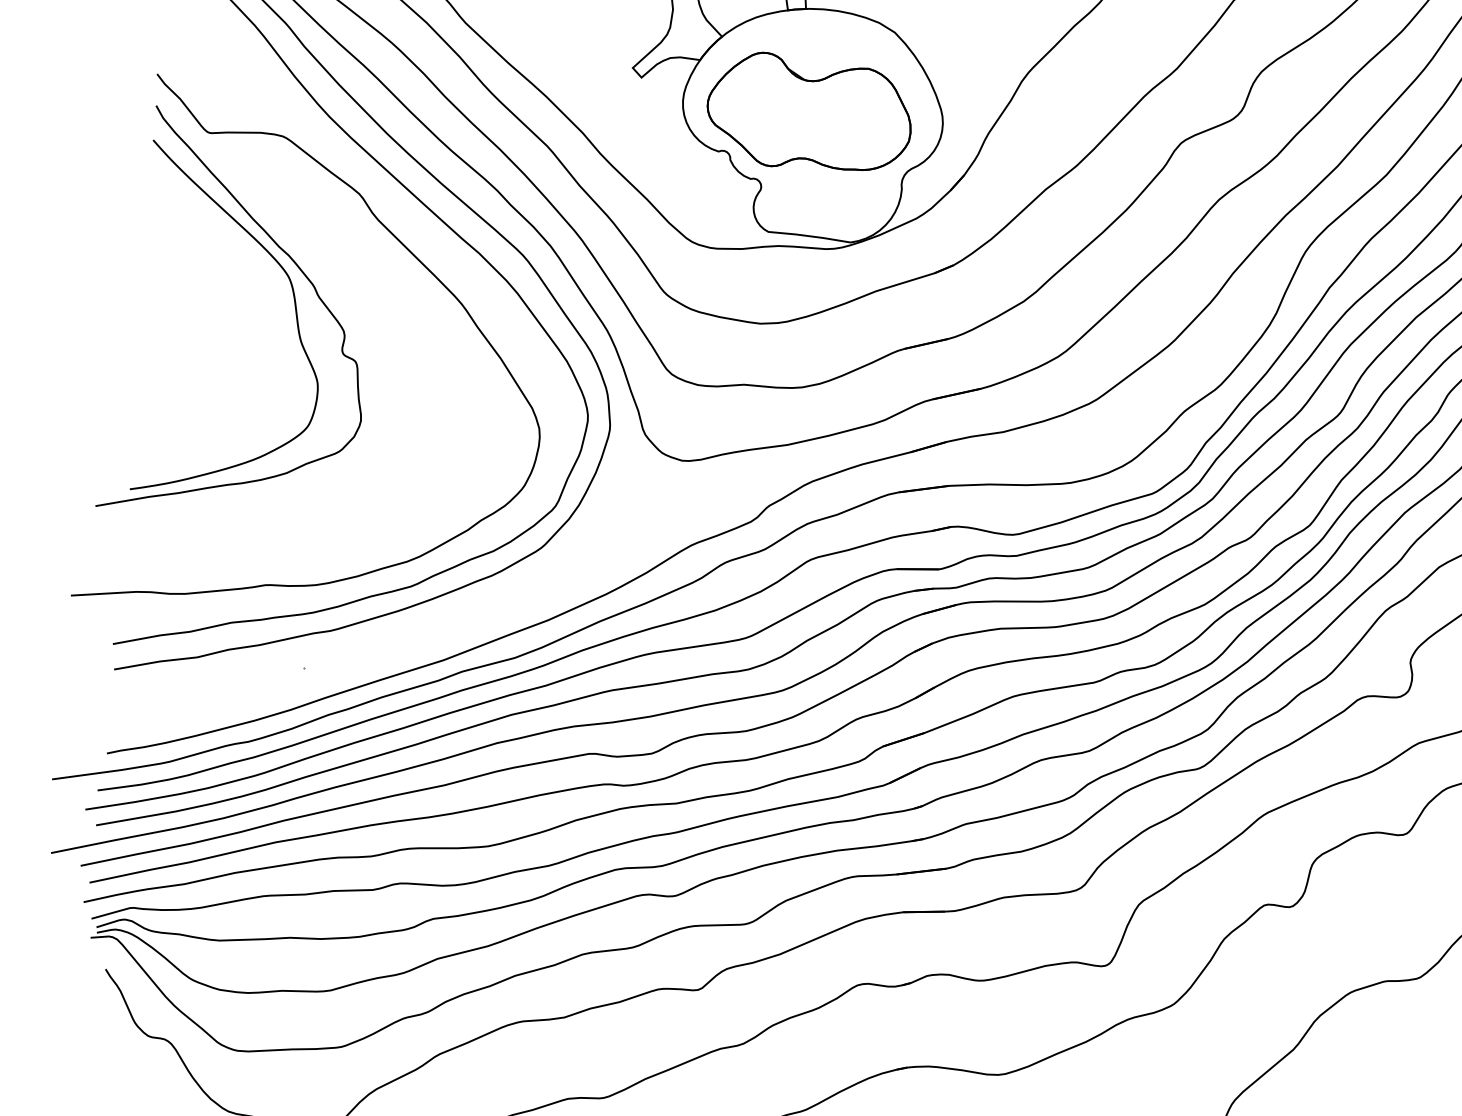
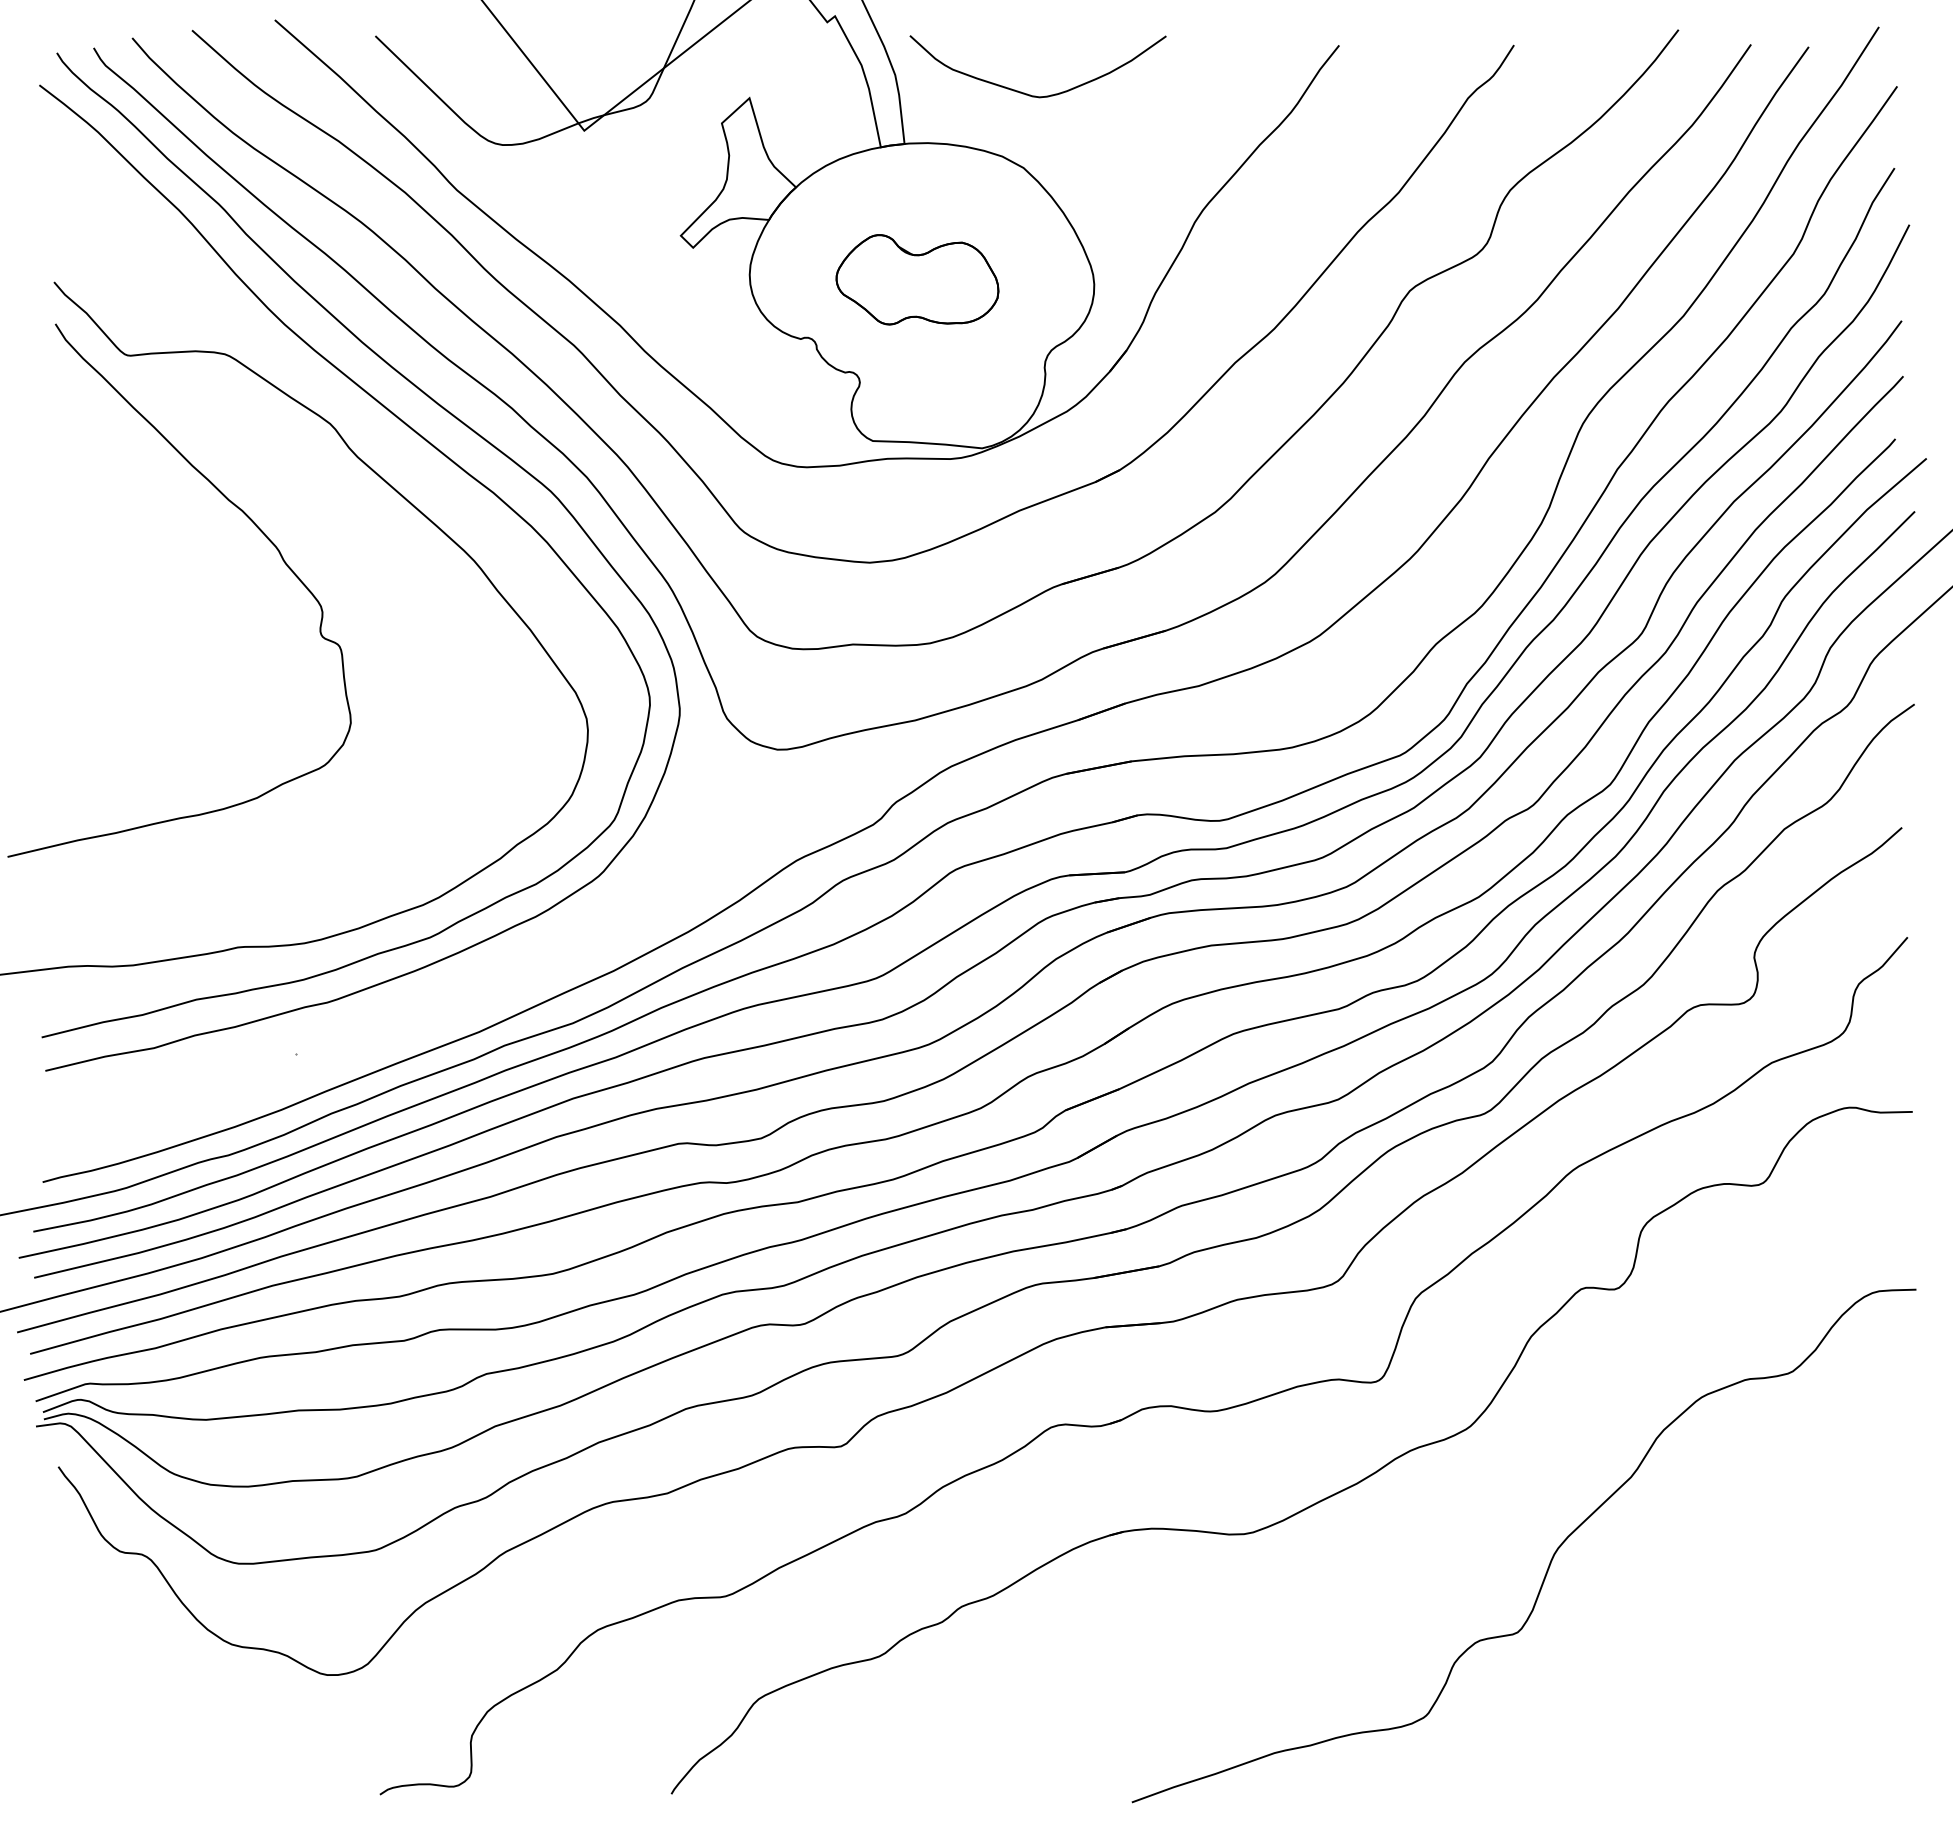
part: (809, 111) -> (917, 279), size x0.6
curve: (295, 311) -> (255, 584), removed

